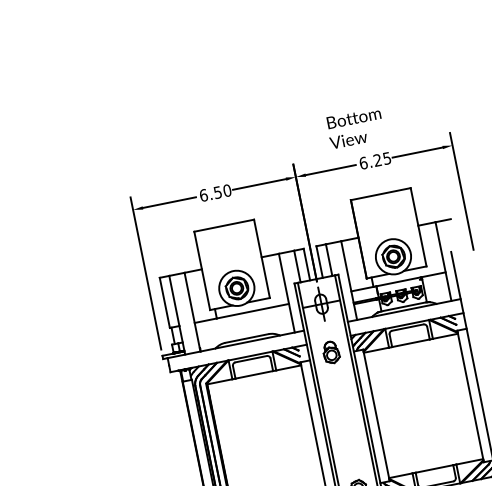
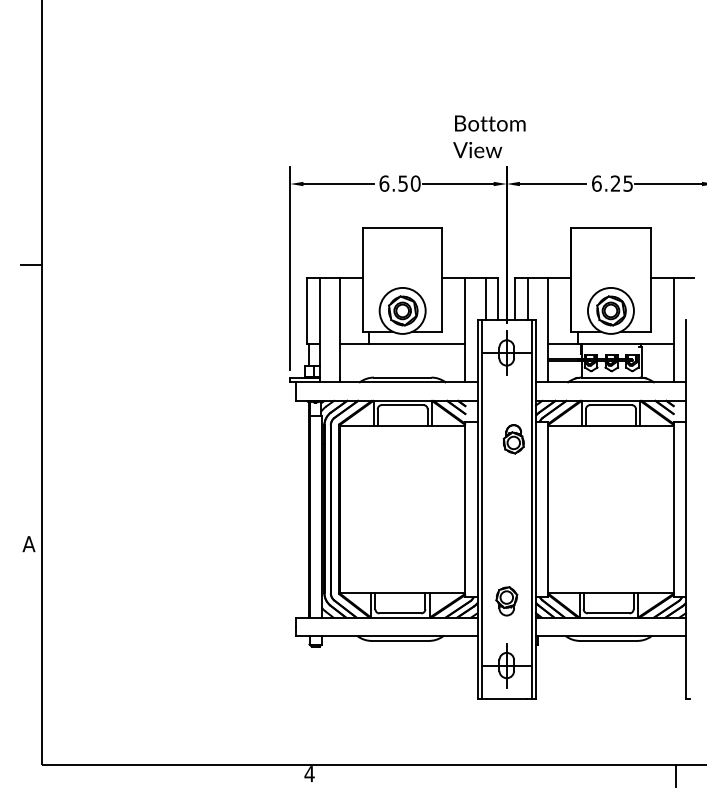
text: (355, 127) -> (489, 136), moved
part: (331, 352) -> (513, 439), moved

